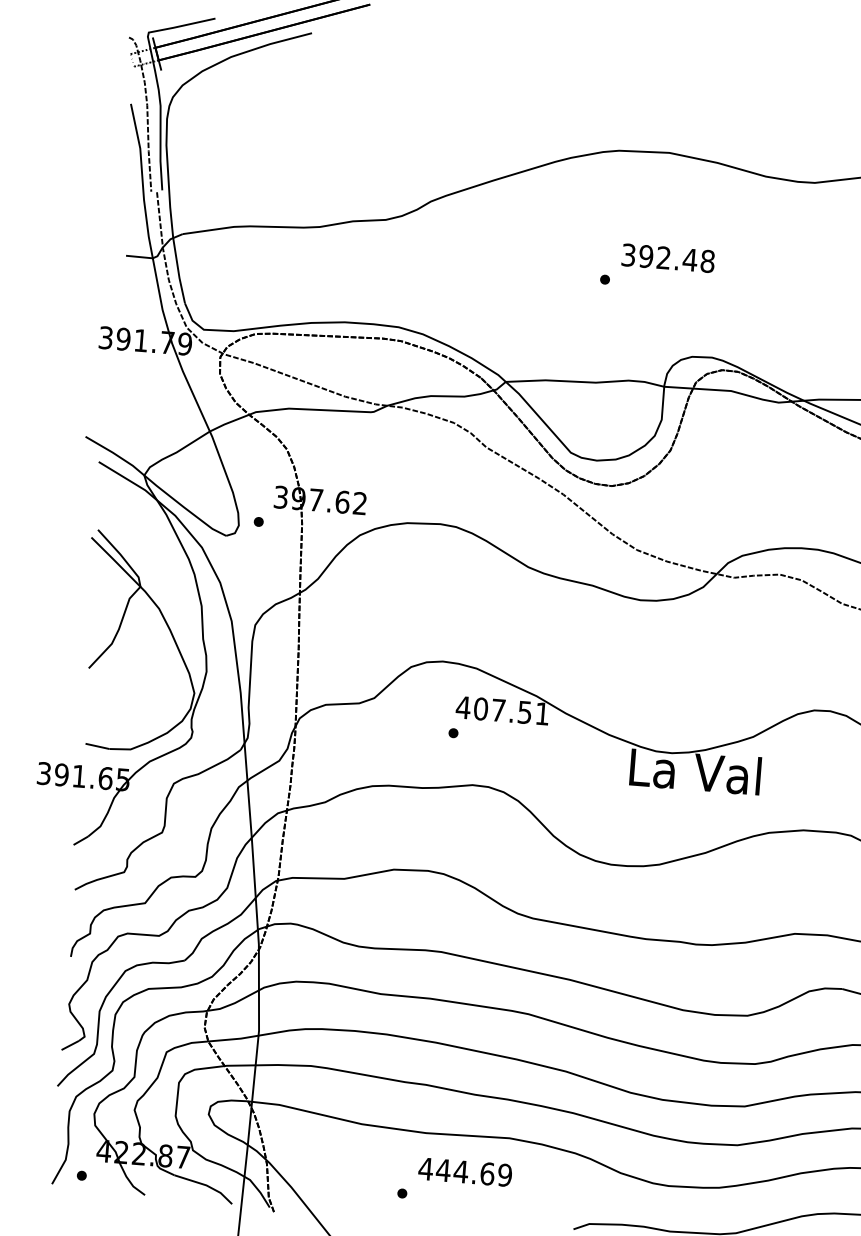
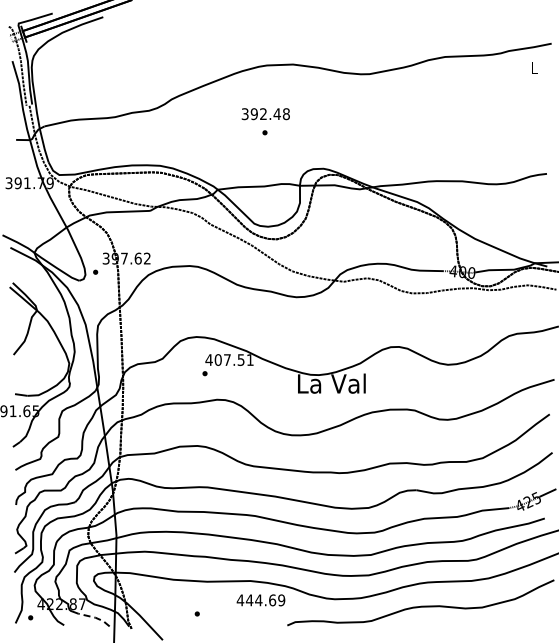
text: (667, 258) -> (265, 114), moved
text: (464, 1172) -> (260, 600), moved
line: (206, 1184) -> (95, 617), solid -> dashed

